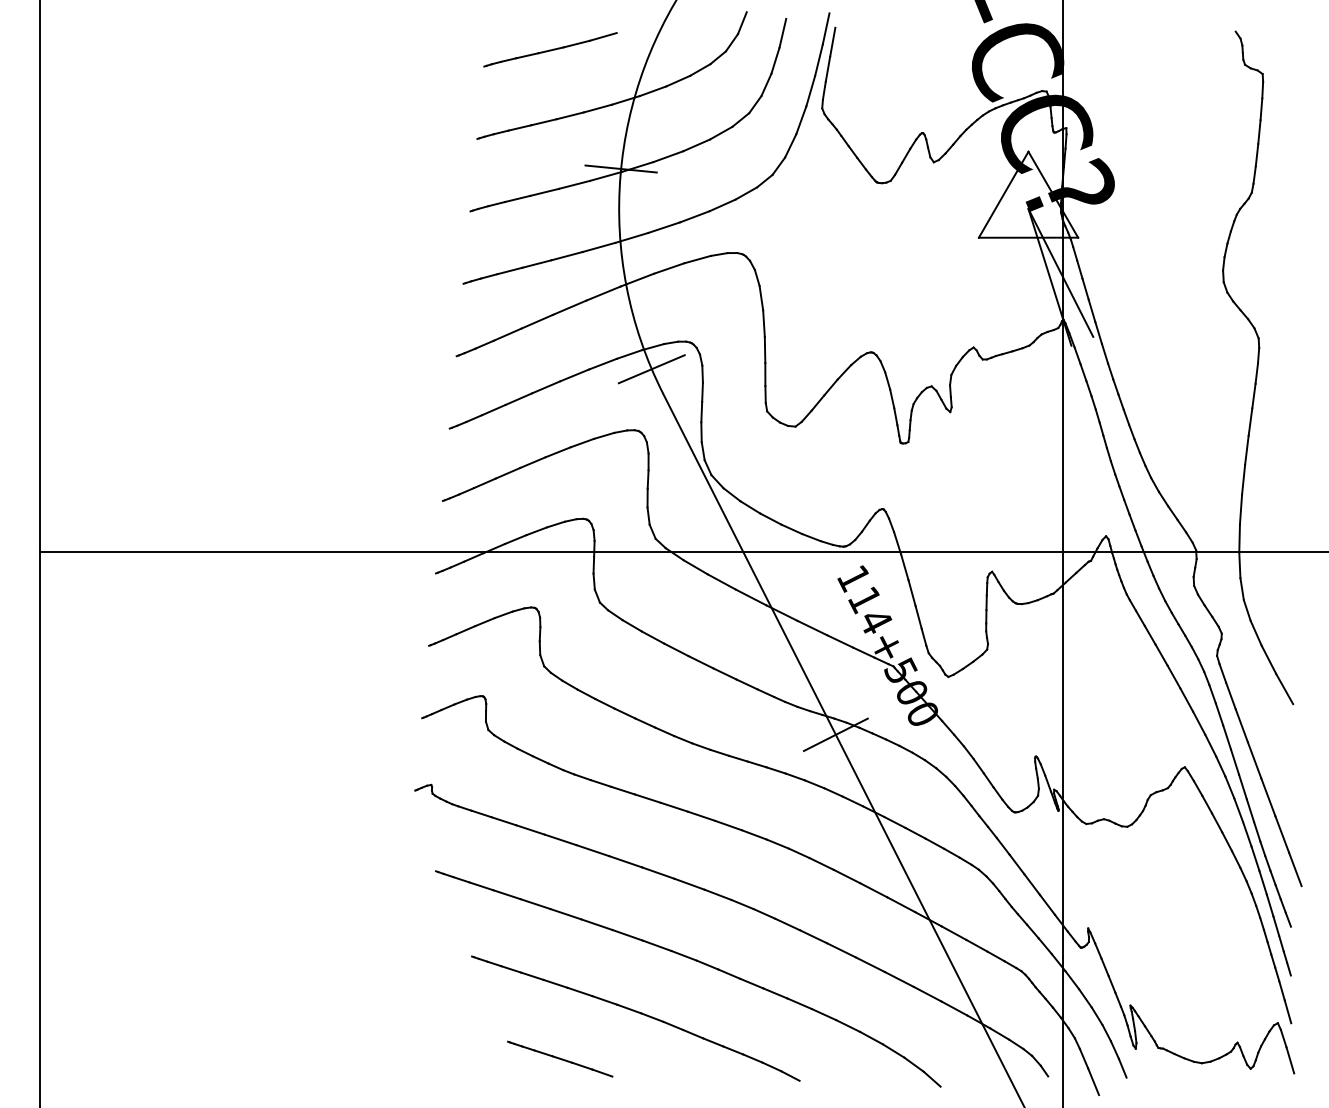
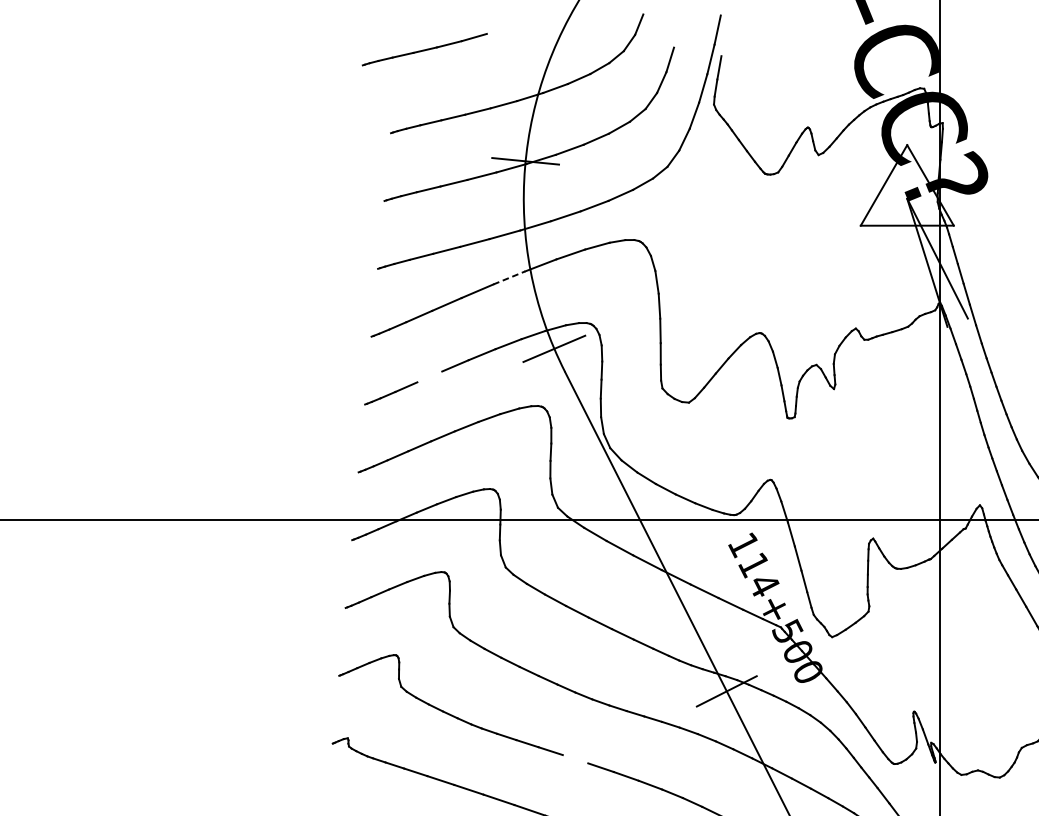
line: (782, 32) -> (676, 33), removed
line: (832, 41) -> (723, 41), removed
part: (550, 49) -> (424, 49), moved
line: (603, 293) -> (509, 277), solid -> dashed
line: (518, 398) -> (429, 376), removed
line: (673, 806) -> (574, 758), removed

